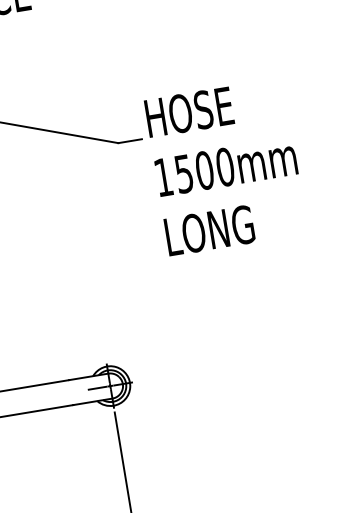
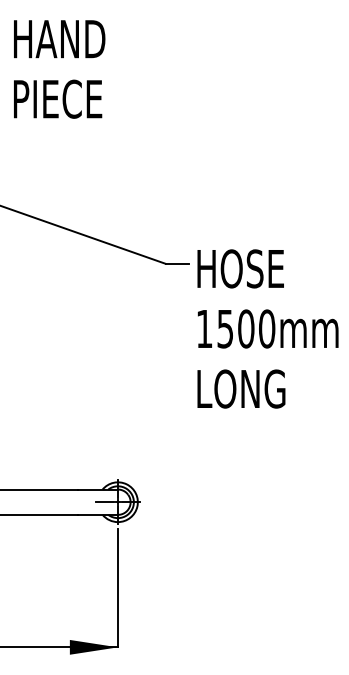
text: (225, 166) -> (267, 328), moved

